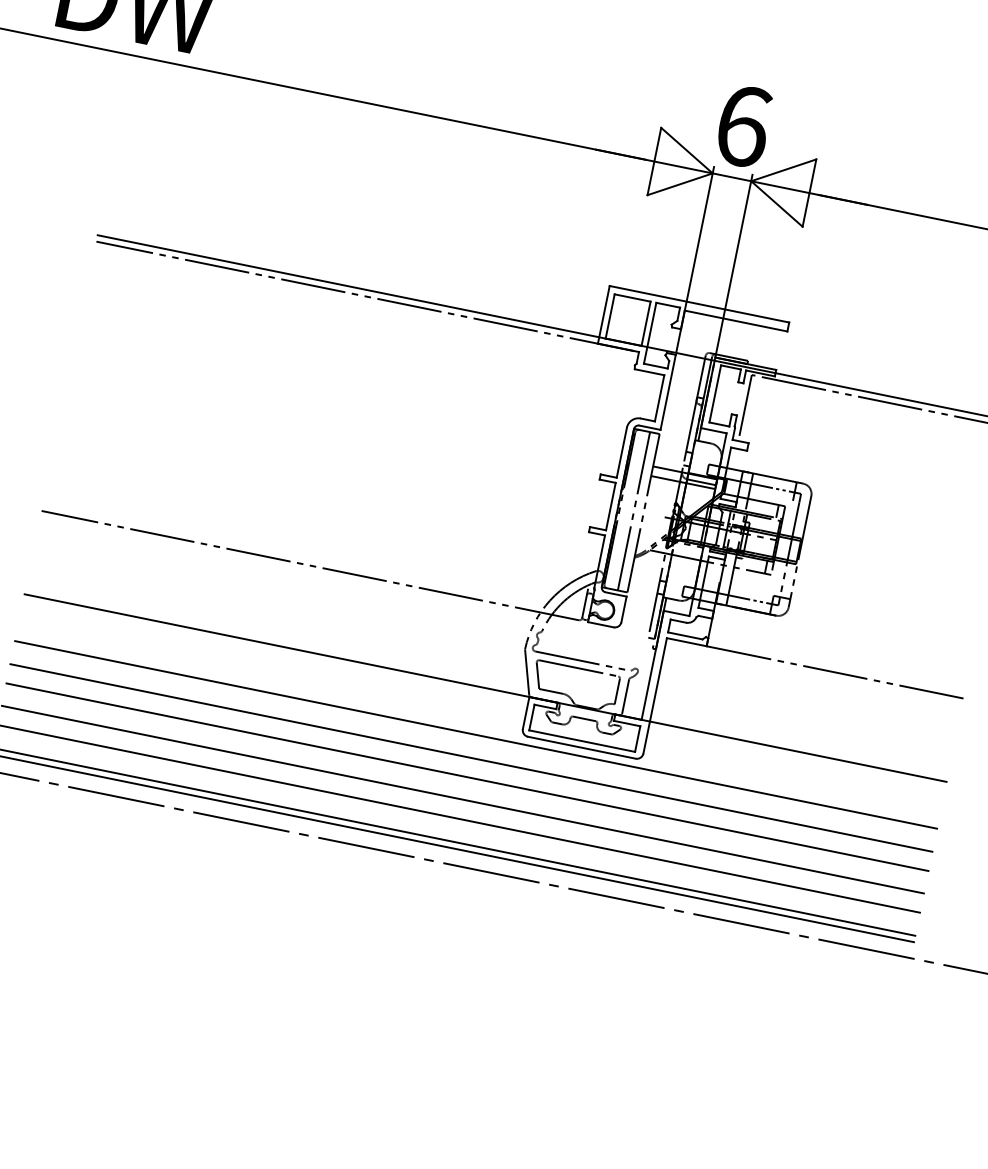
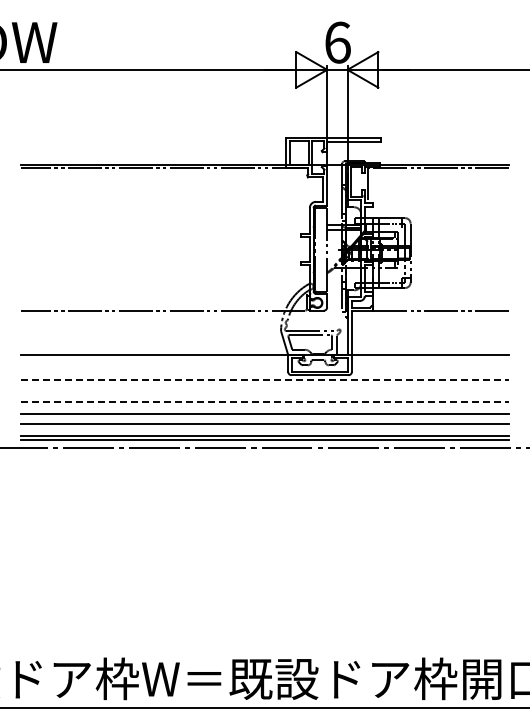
line: (634, 511) -> (322, 249), removed
line: (475, 734) -> (264, 379), solid -> dashed
line: (470, 757) -> (264, 391), removed
line: (466, 777) -> (264, 402), solid -> dashed

